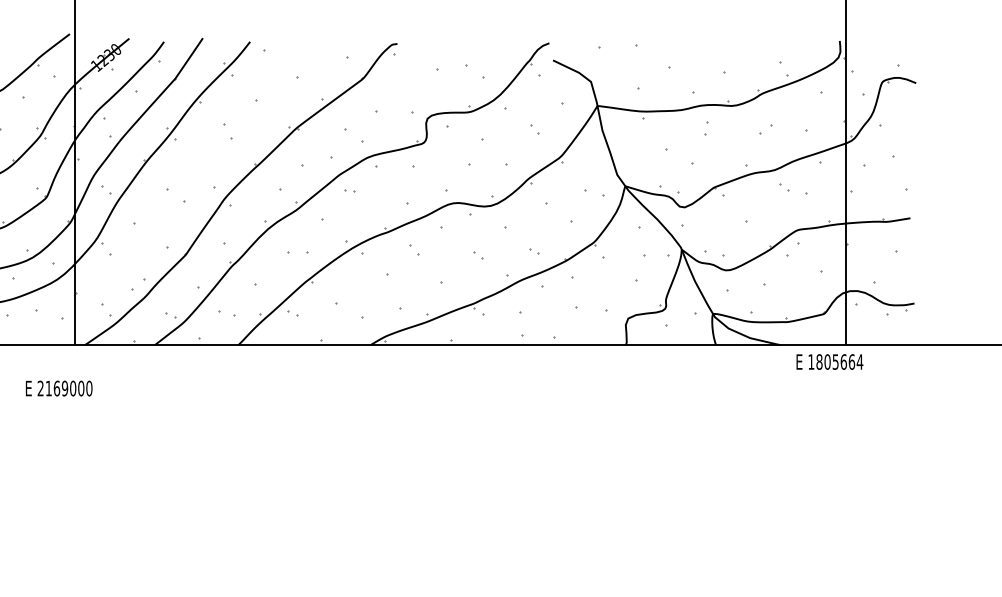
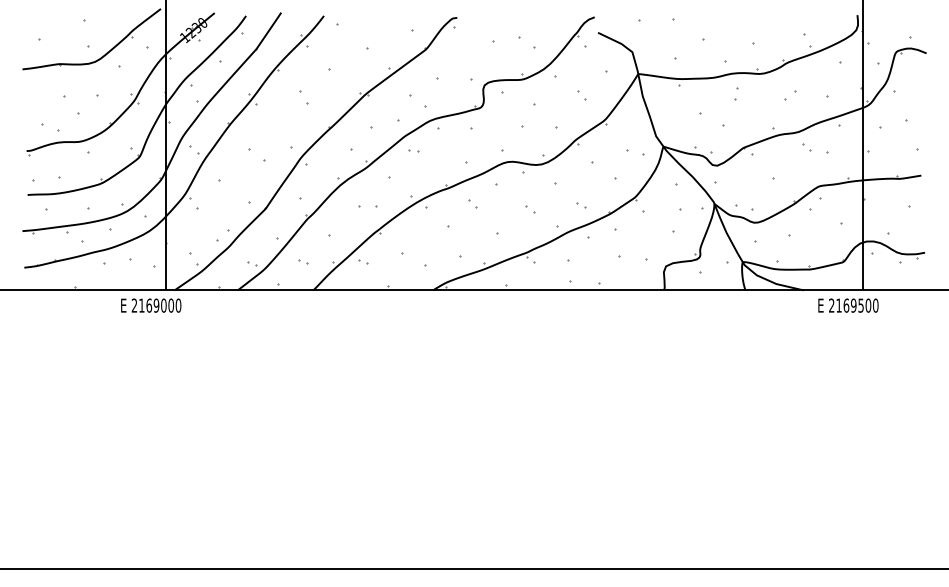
part: (227, 313) -> (303, 261), size x0.62
text: (835, 361) -> (853, 305), 1805664 -> 2169500
text: (59, 388) -> (151, 305), moved

